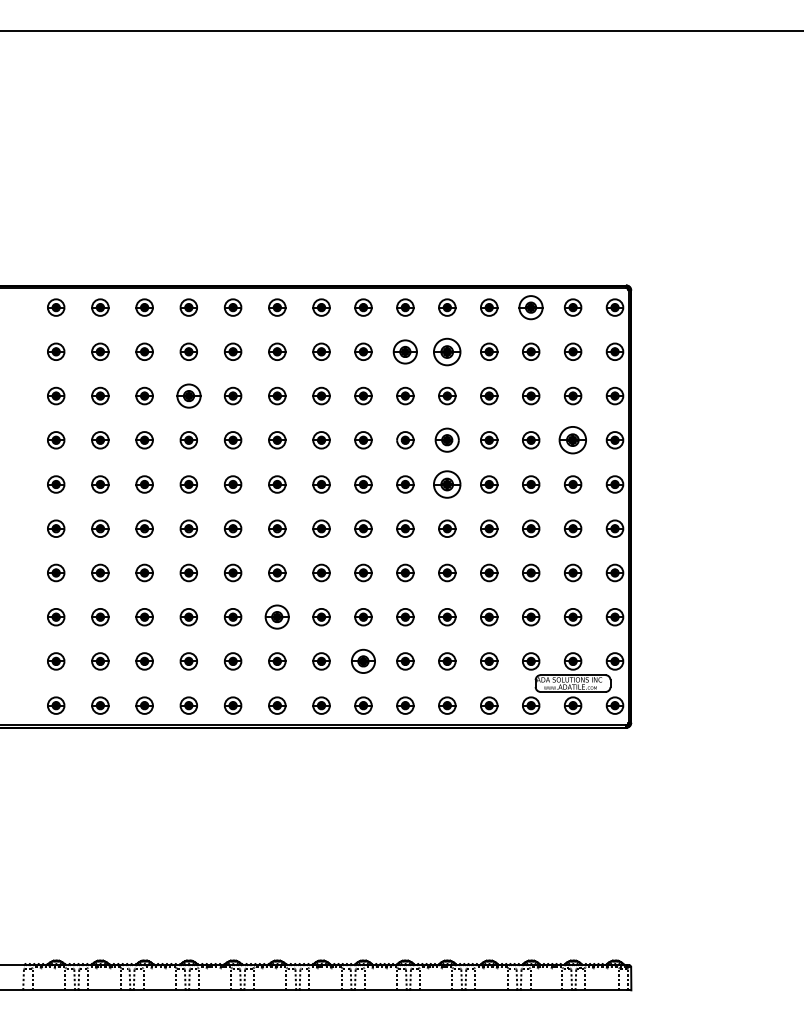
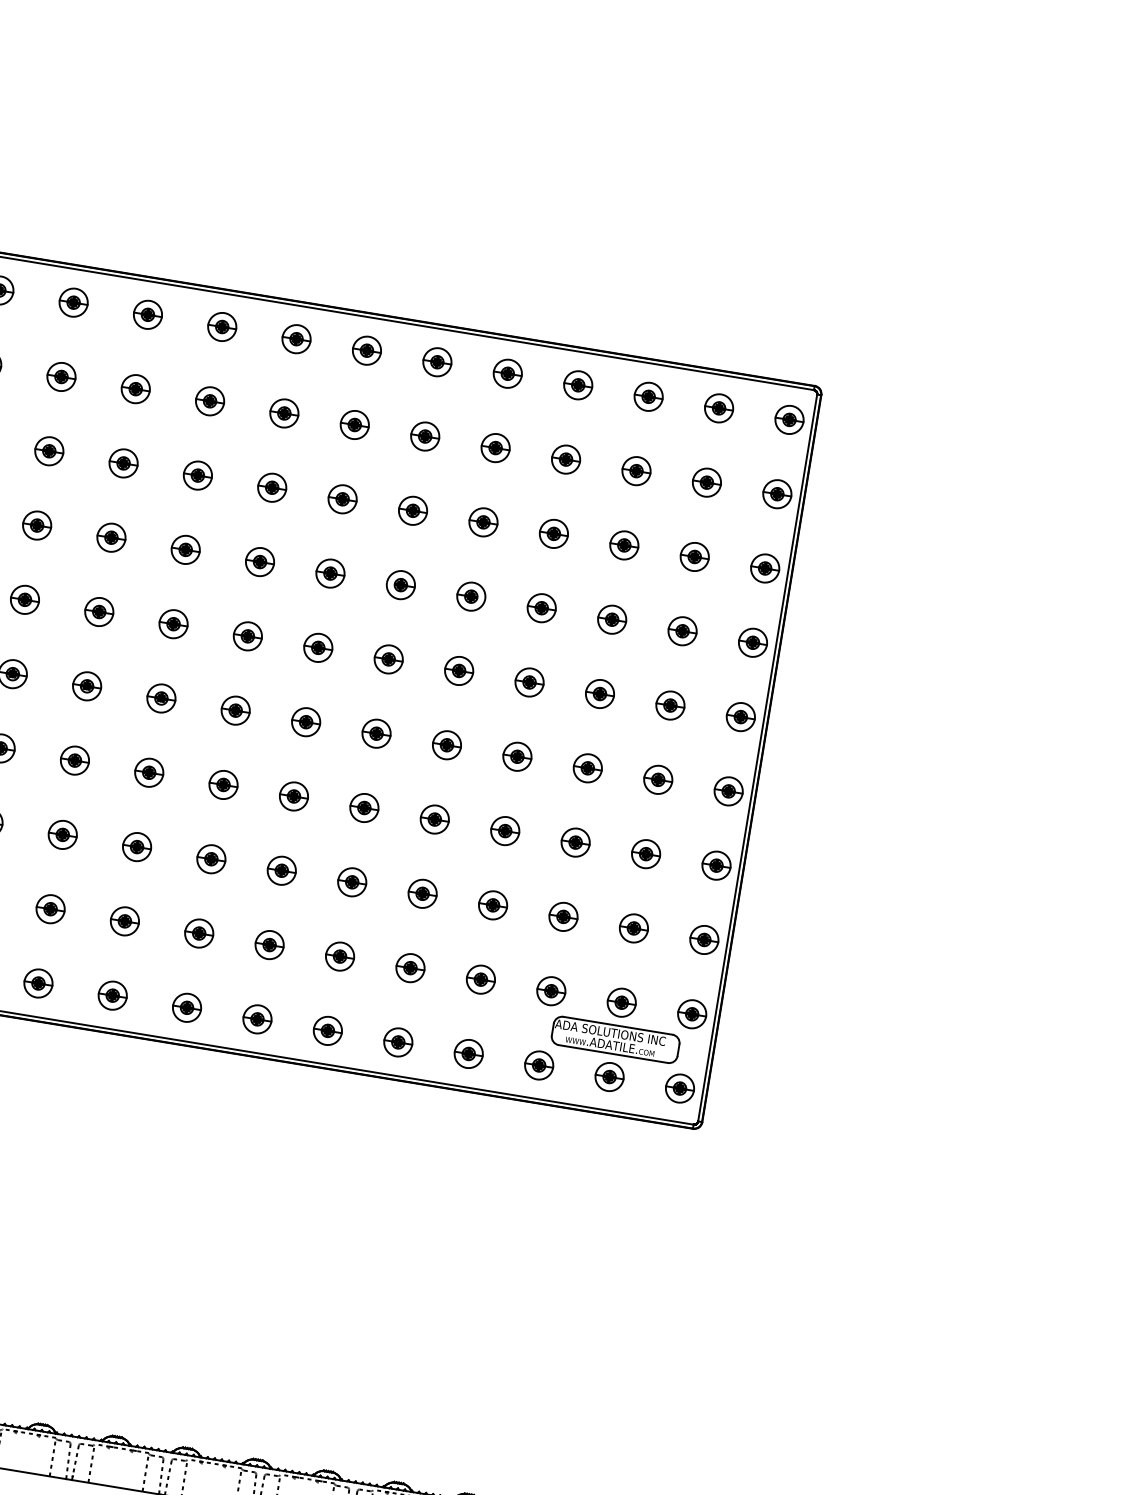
part: (531, 307) -> (649, 396), size x0.71
part: (405, 351) -> (425, 436), size x0.71
part: (447, 351) -> (496, 447), size x0.62
part: (188, 395) -> (48, 450), size x0.71
part: (447, 440) -> (471, 597), size x0.71
part: (573, 440) -> (683, 631), size x0.62
part: (447, 484) -> (459, 670), size x0.62
part: (277, 617) -> (137, 847), size x0.71
part: (363, 661) -> (269, 945), size x0.71

